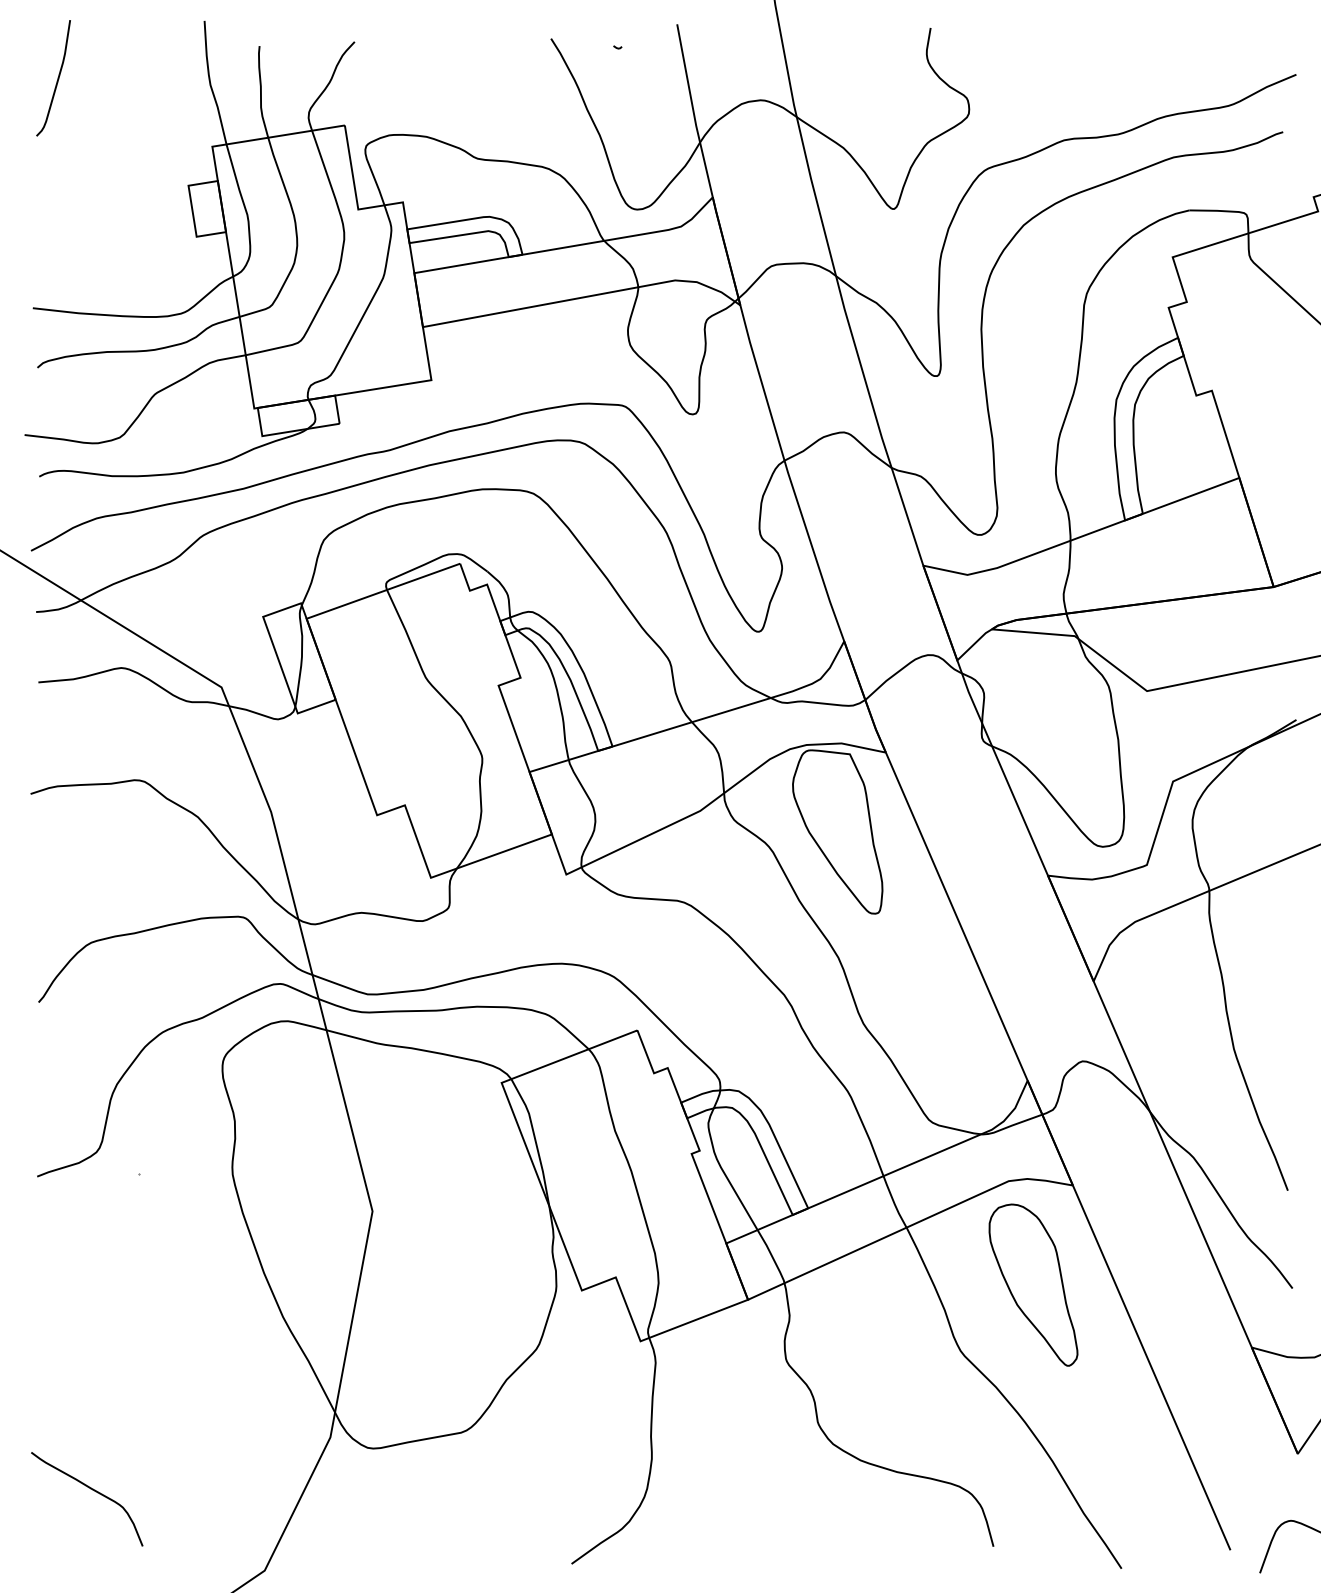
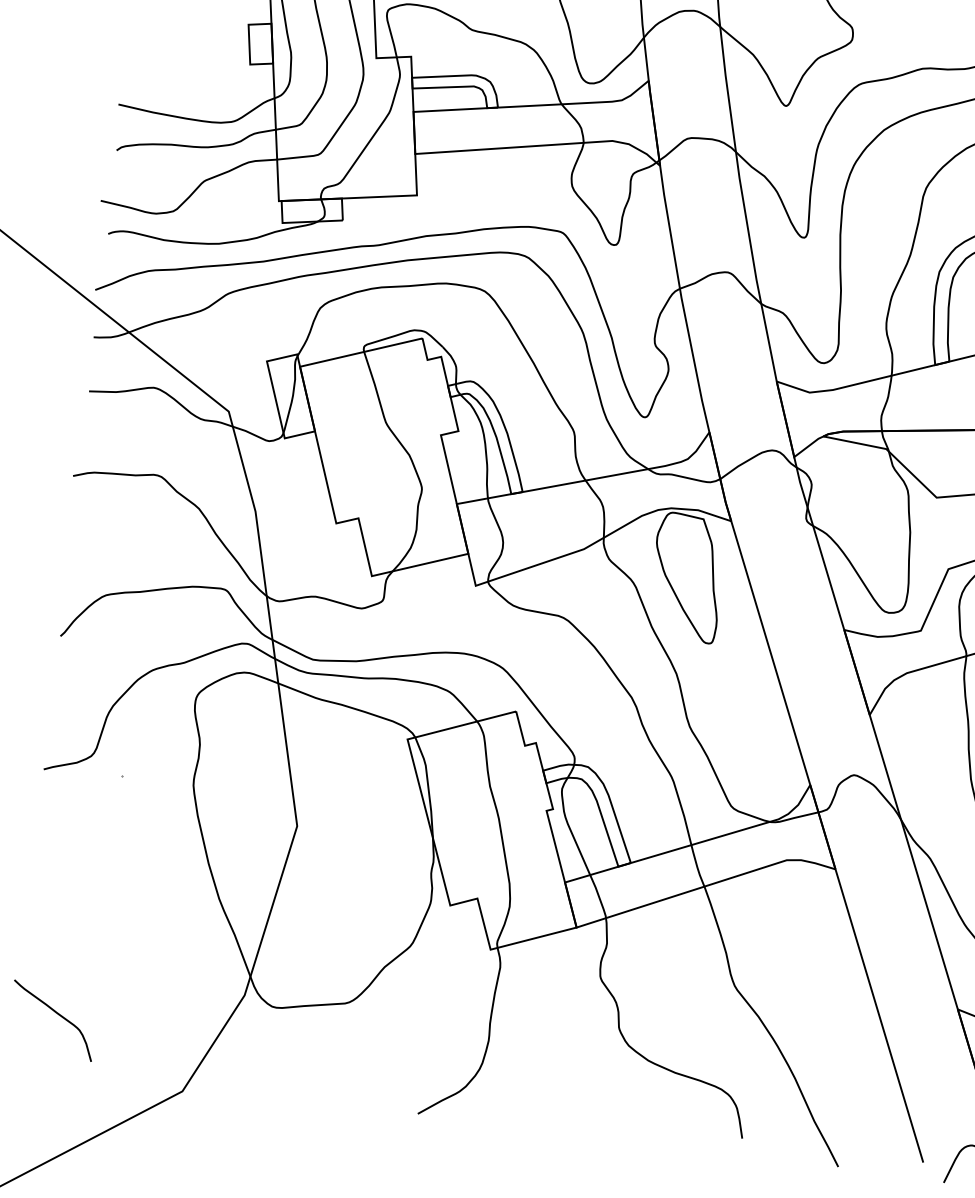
part: (1033, 1284) -> (796, 941), removed

